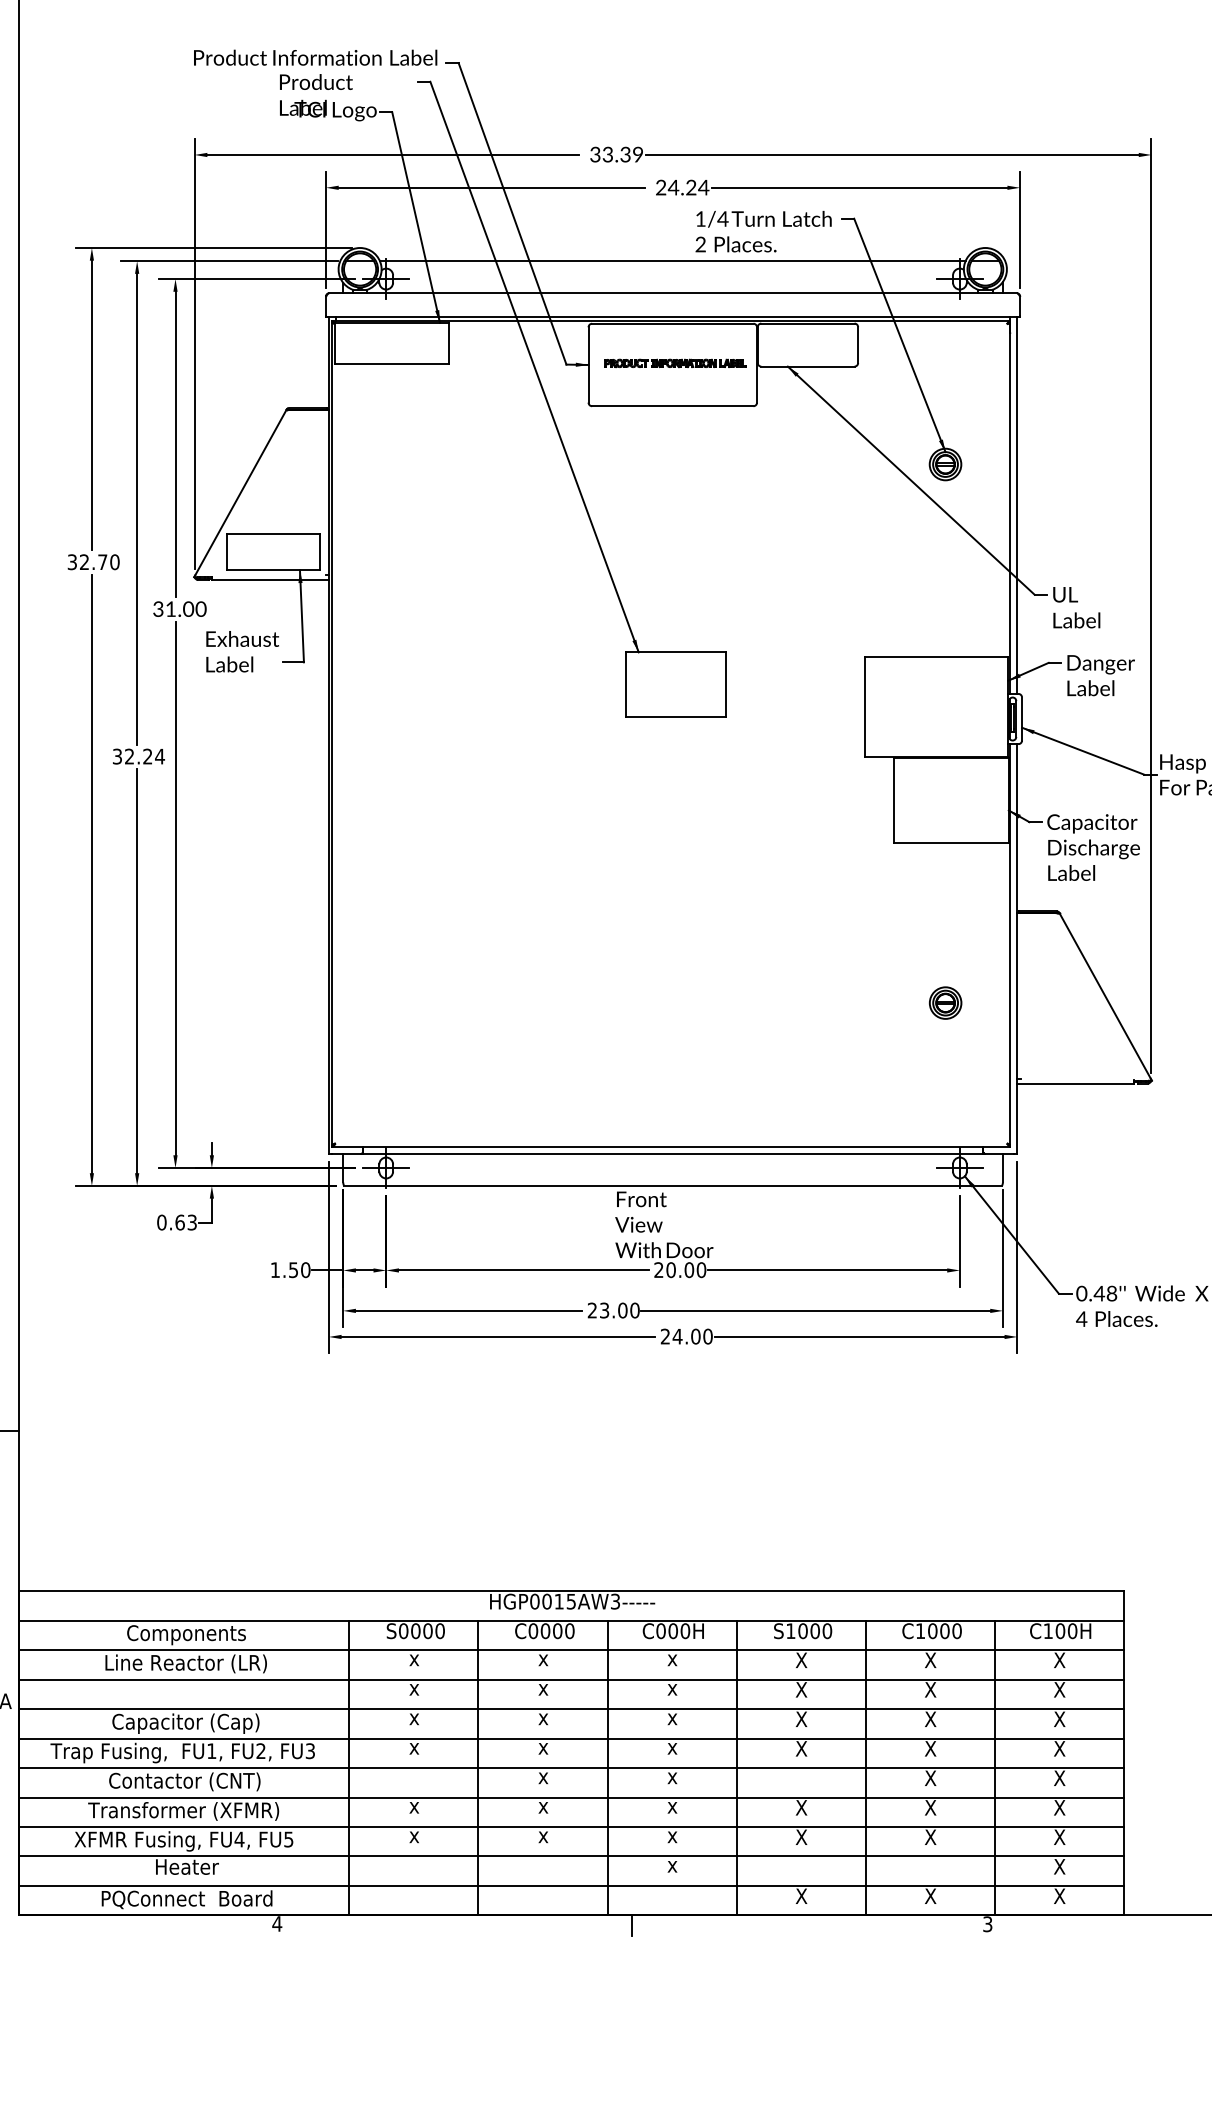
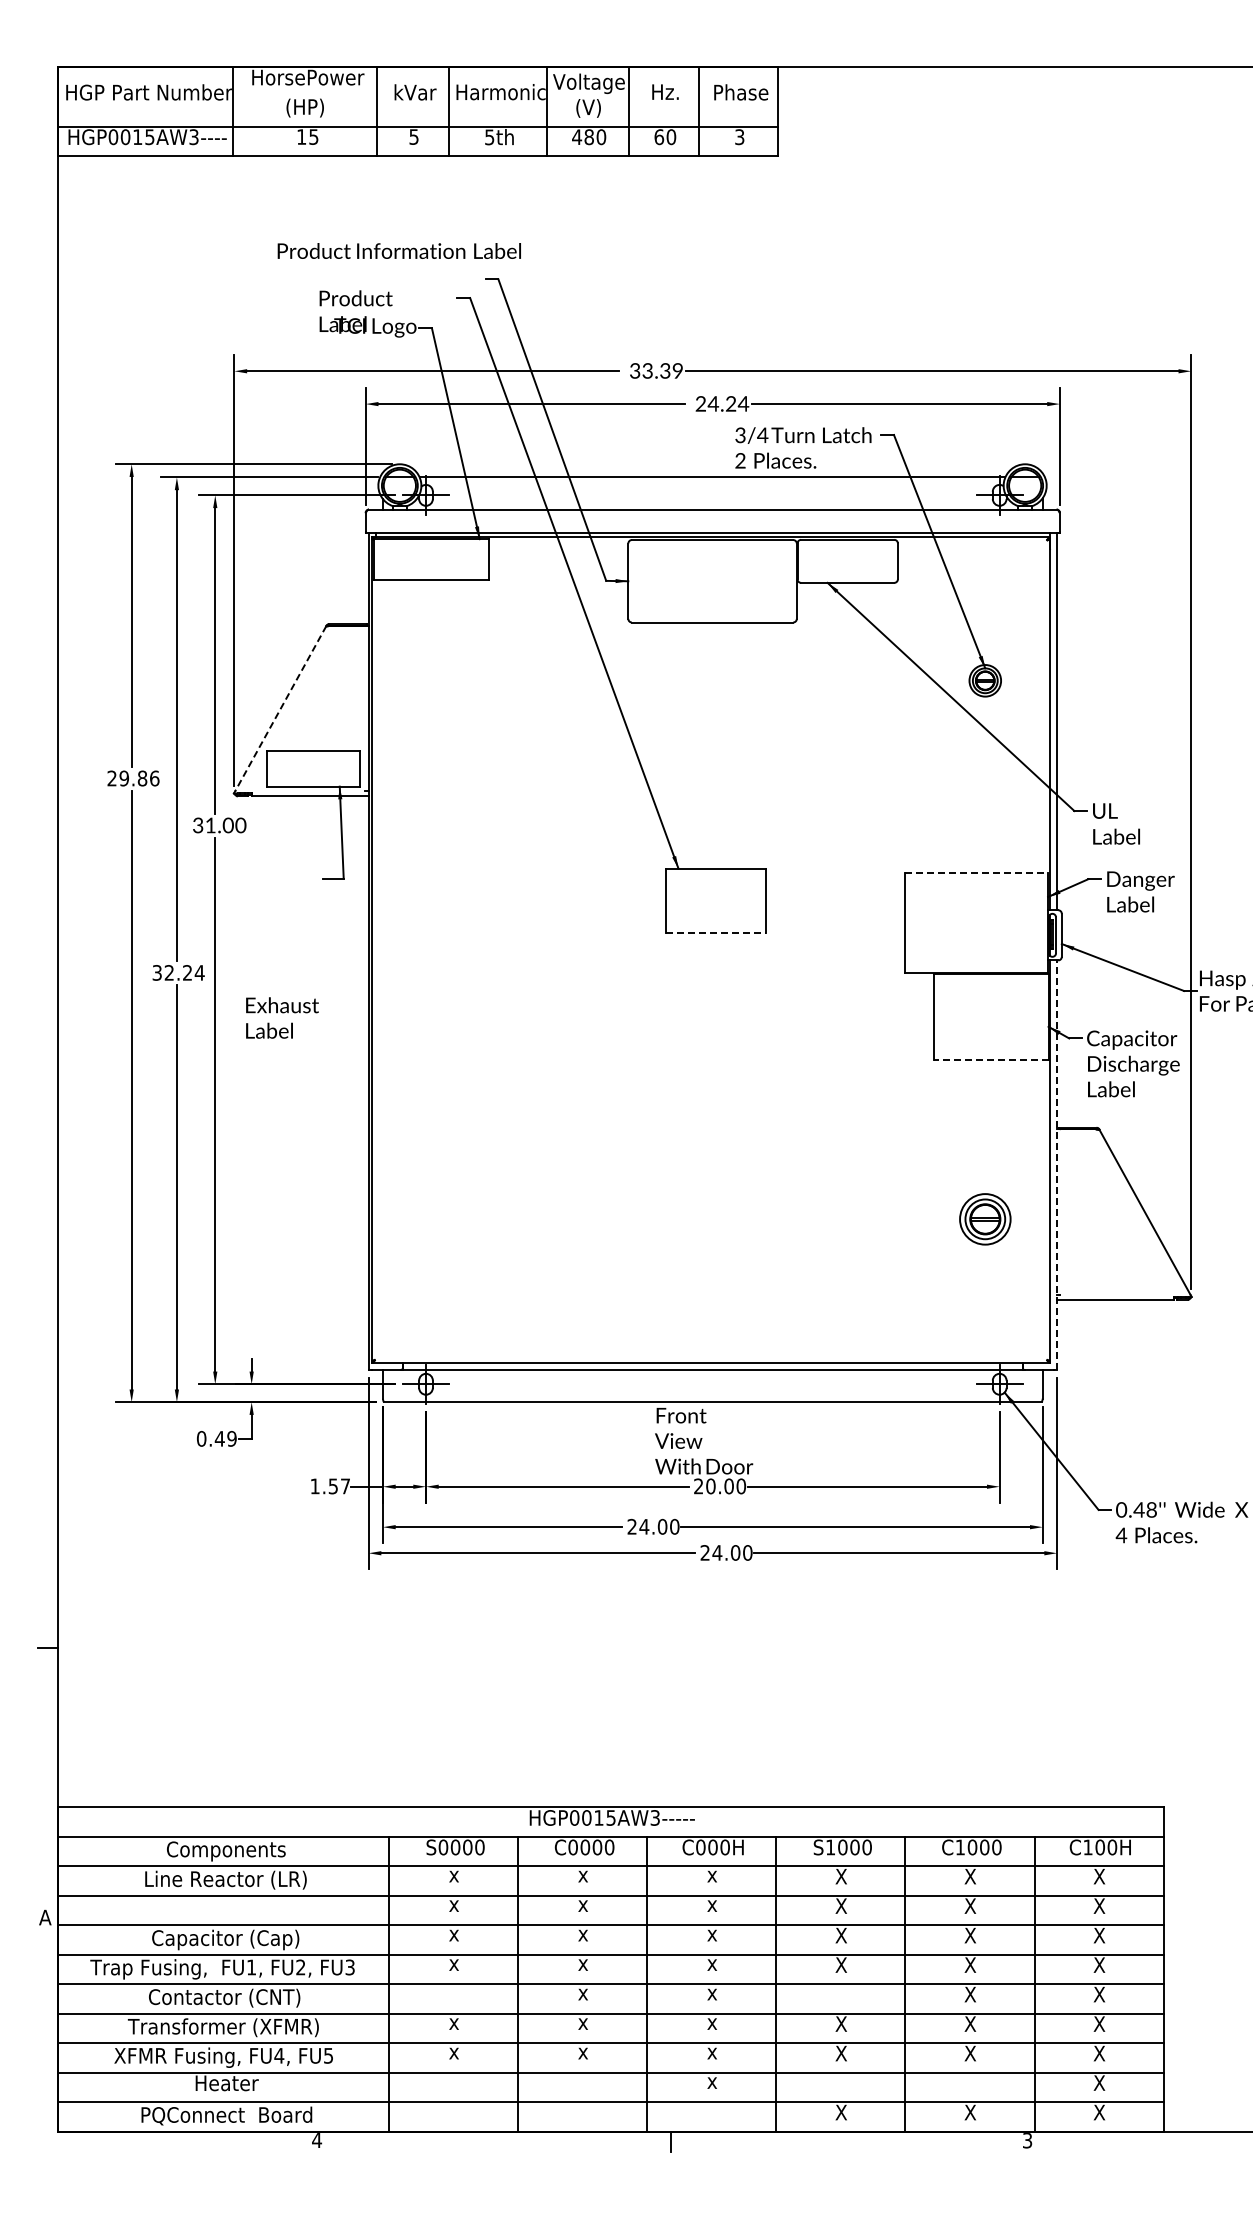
text: (314, 57) -> (398, 250), moved
text: (700, 219) -> (740, 435), 1/4 -> 3/4
part: (675, 363) -> (715, 579), removed
line: (240, 492) -> (280, 708), solid -> dashed
text: (93, 562) -> (133, 778), 32.70 -> 29.86
text: (242, 651) -> (282, 1017), moved
line: (936, 656) -> (976, 872), solid -> dashed
line: (676, 717) -> (716, 933), solid -> dashed
line: (950, 843) -> (990, 1059), solid -> dashed
line: (1017, 949) -> (1057, 1165), solid -> dashed
part: (945, 1003) -> (985, 1219), size x1.6
text: (185, 1222) -> (225, 1438), 0.63 -> 0.49
text: (305, 1270) -> (345, 1486), 1.50 -> 1.57
text: (604, 1310) -> (644, 1526), 23.00 -> 24.00

